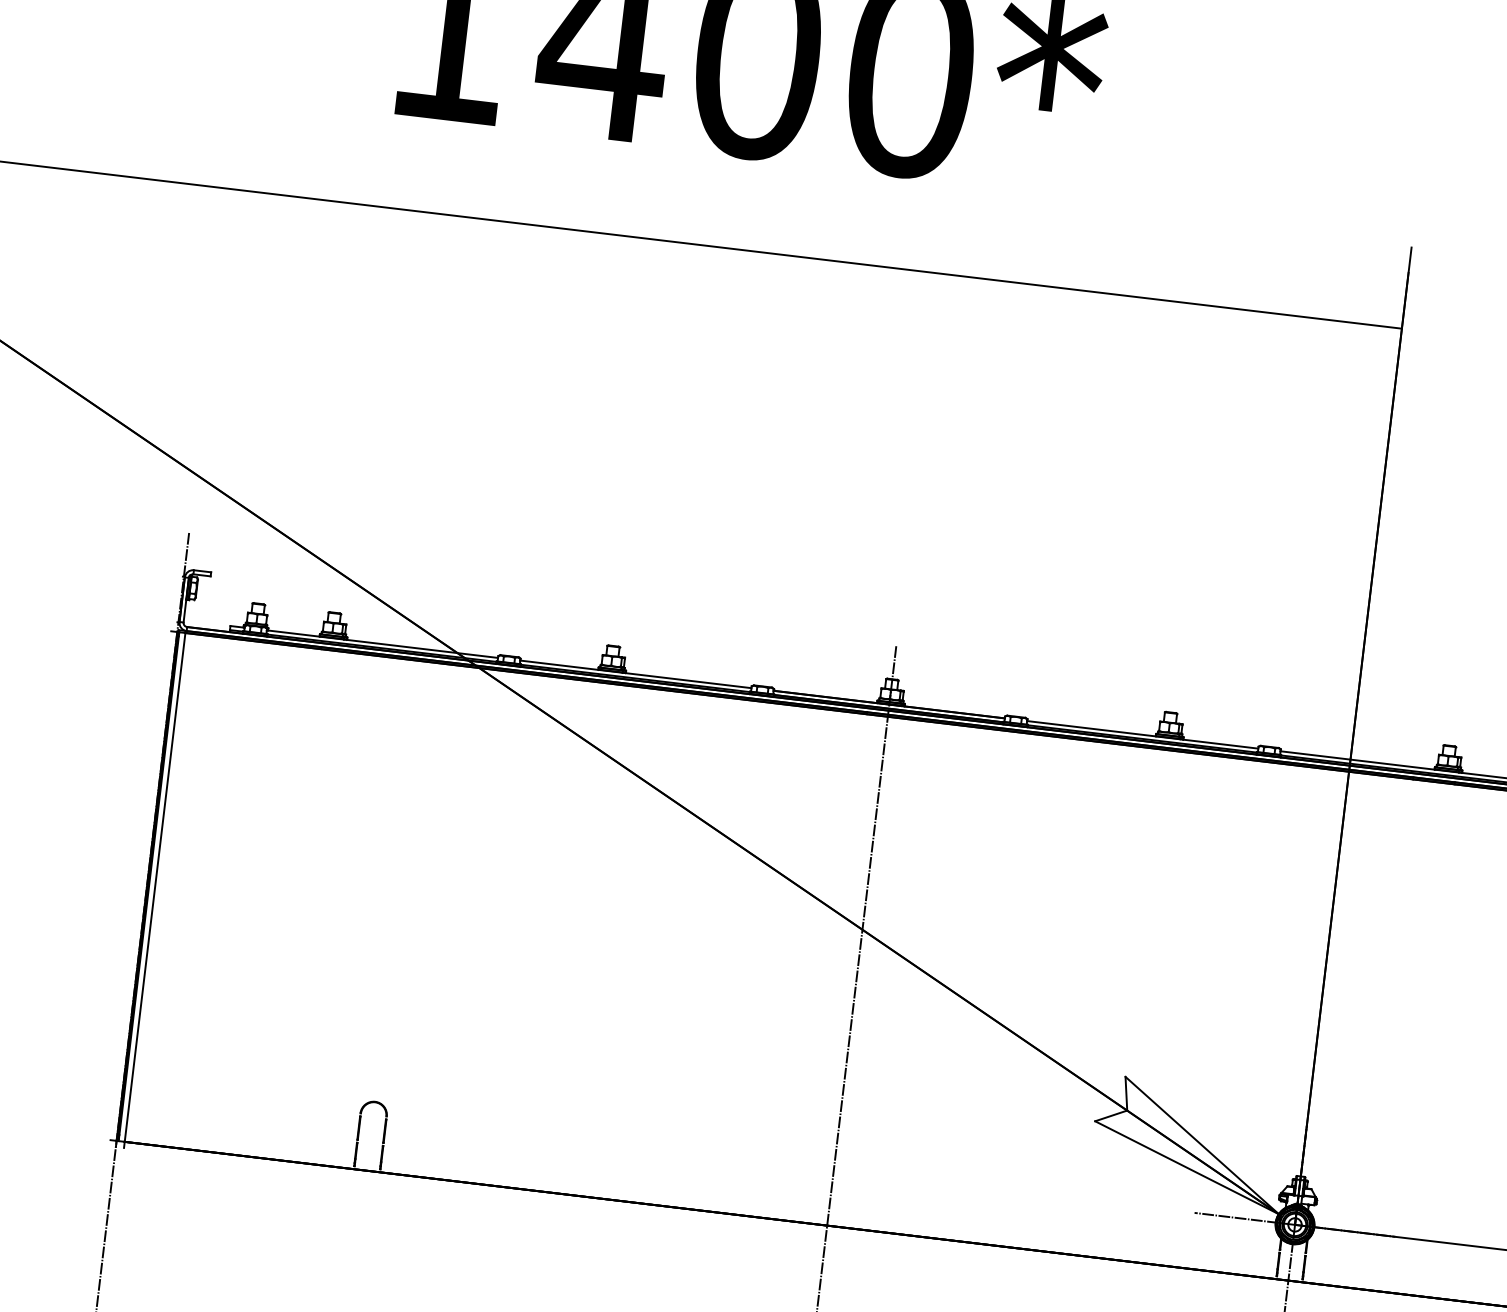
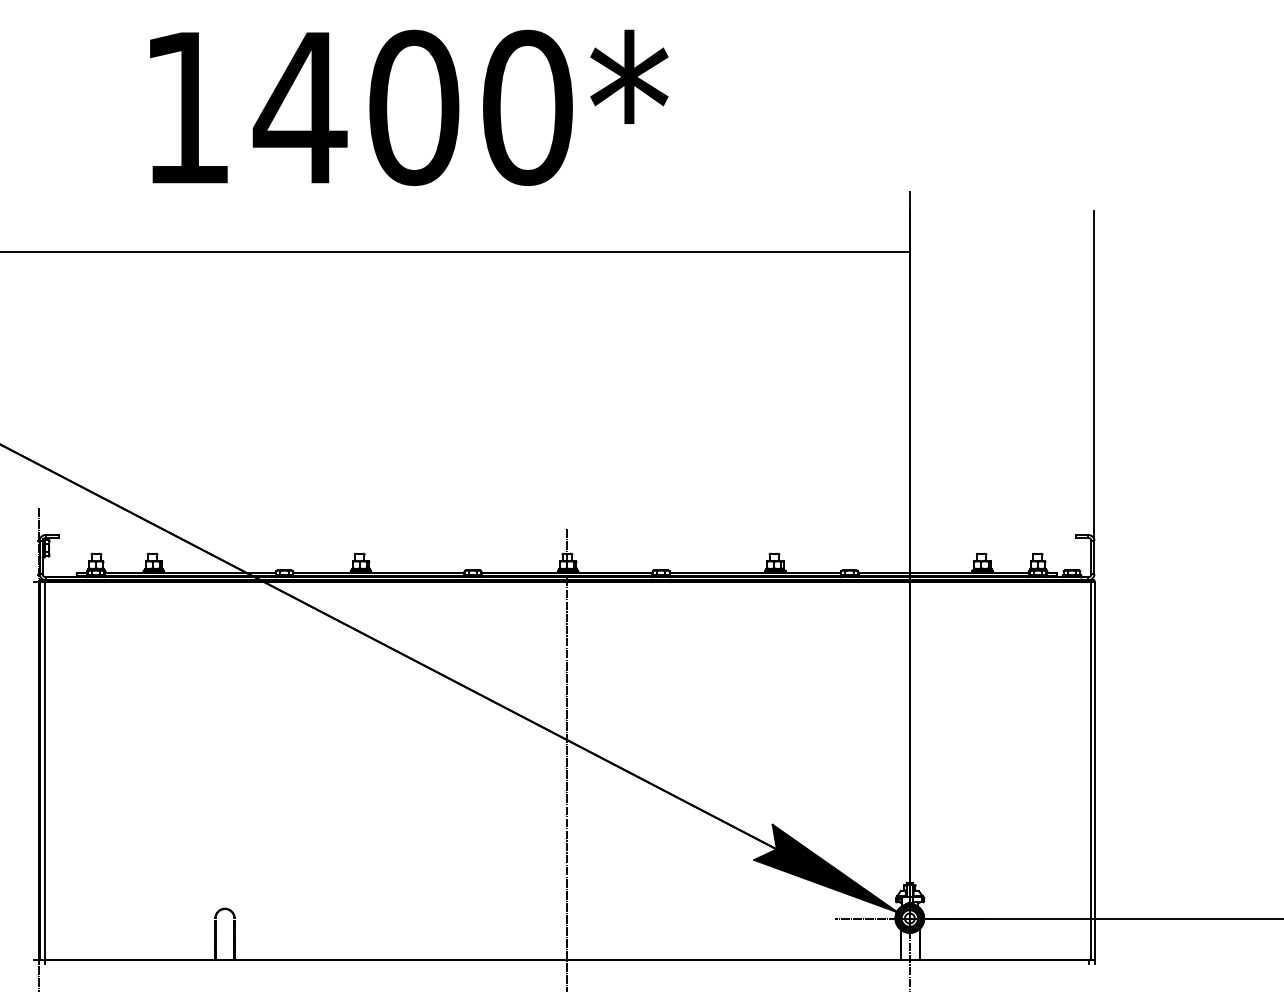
fill: (1189, 1144) -> (825, 868), added

